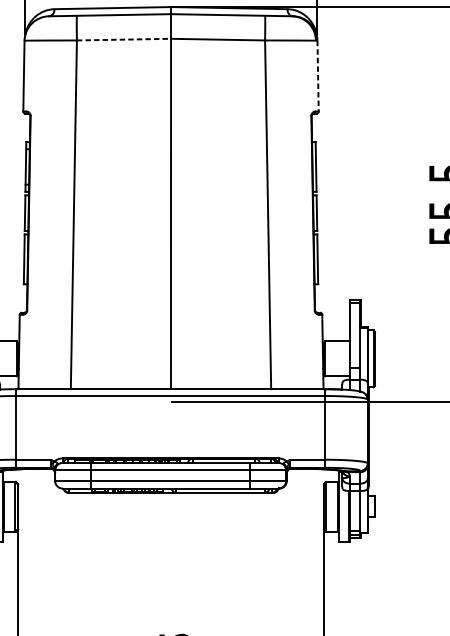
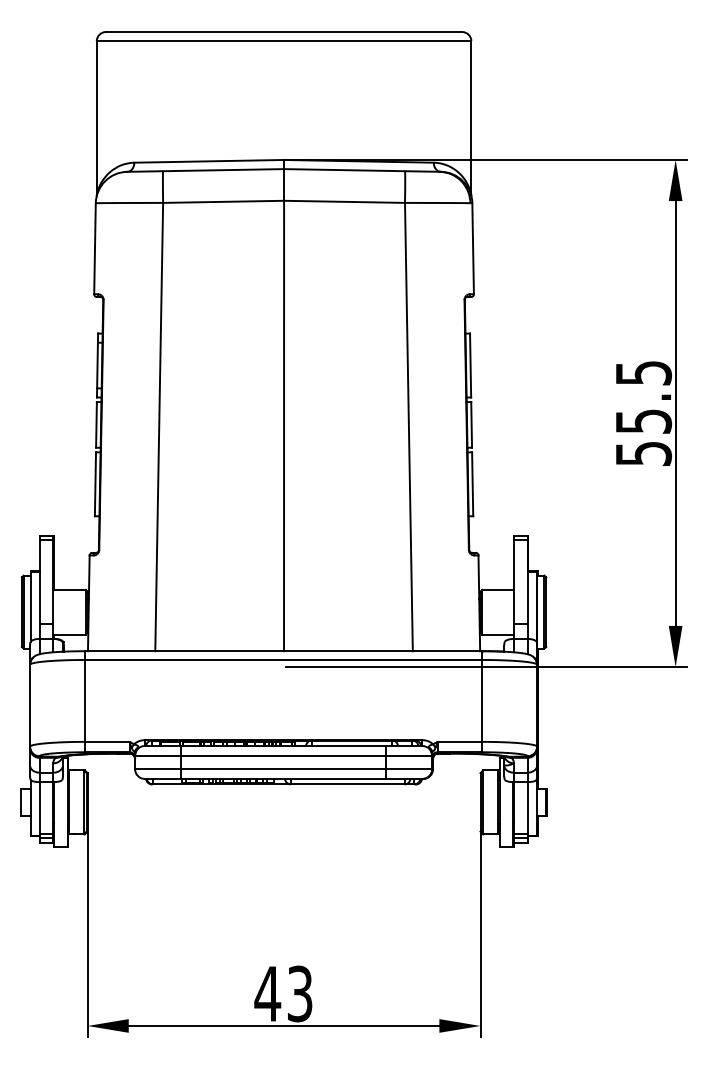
line: (124, 39) -> (224, 201), dashed -> solid
line: (318, 76) -> (473, 249), dashed -> solid

